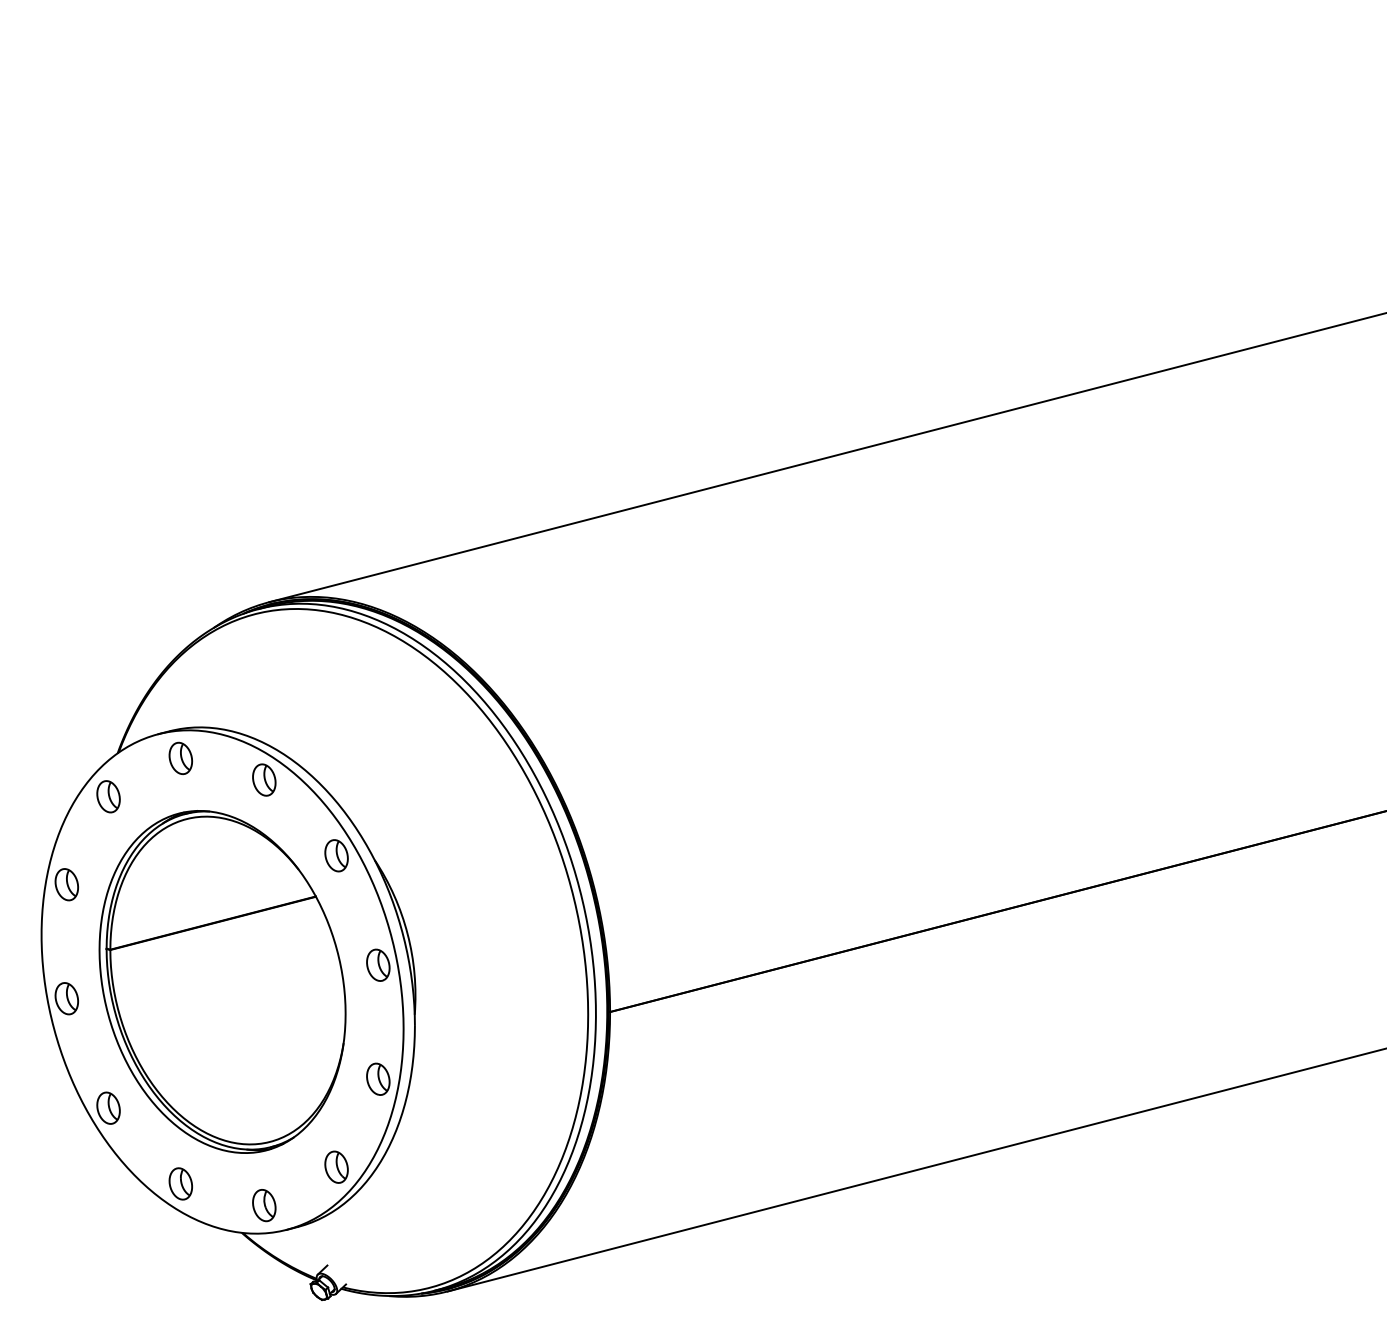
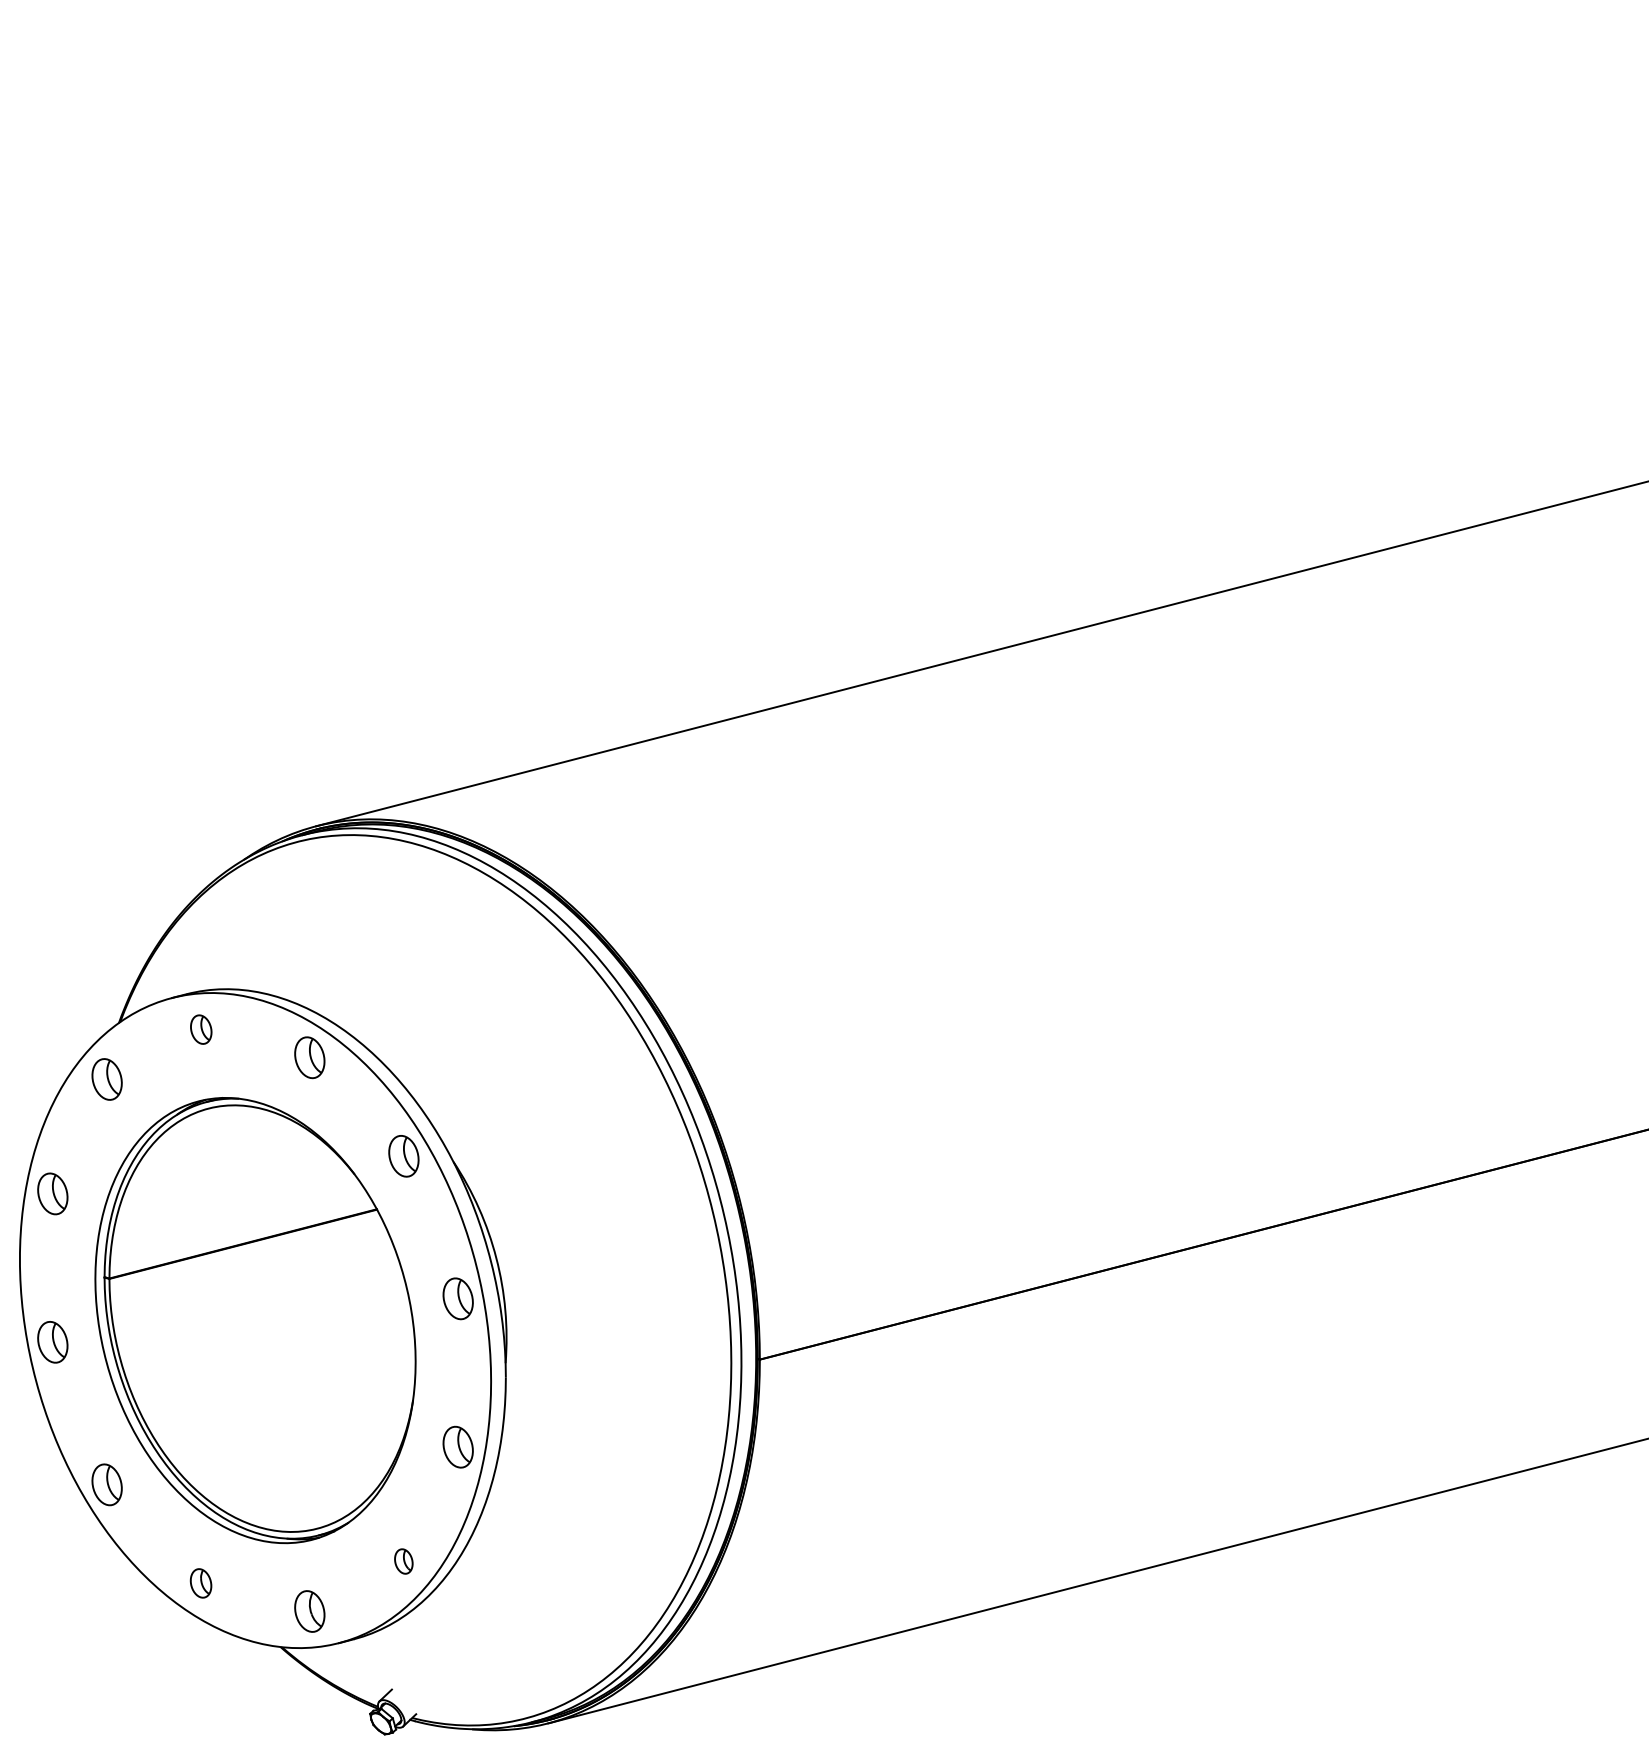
part: (180, 758) -> (200, 1029), size x0.7
part: (336, 1166) -> (403, 1560), size x0.6
part: (180, 1183) -> (200, 1582), size x0.7

